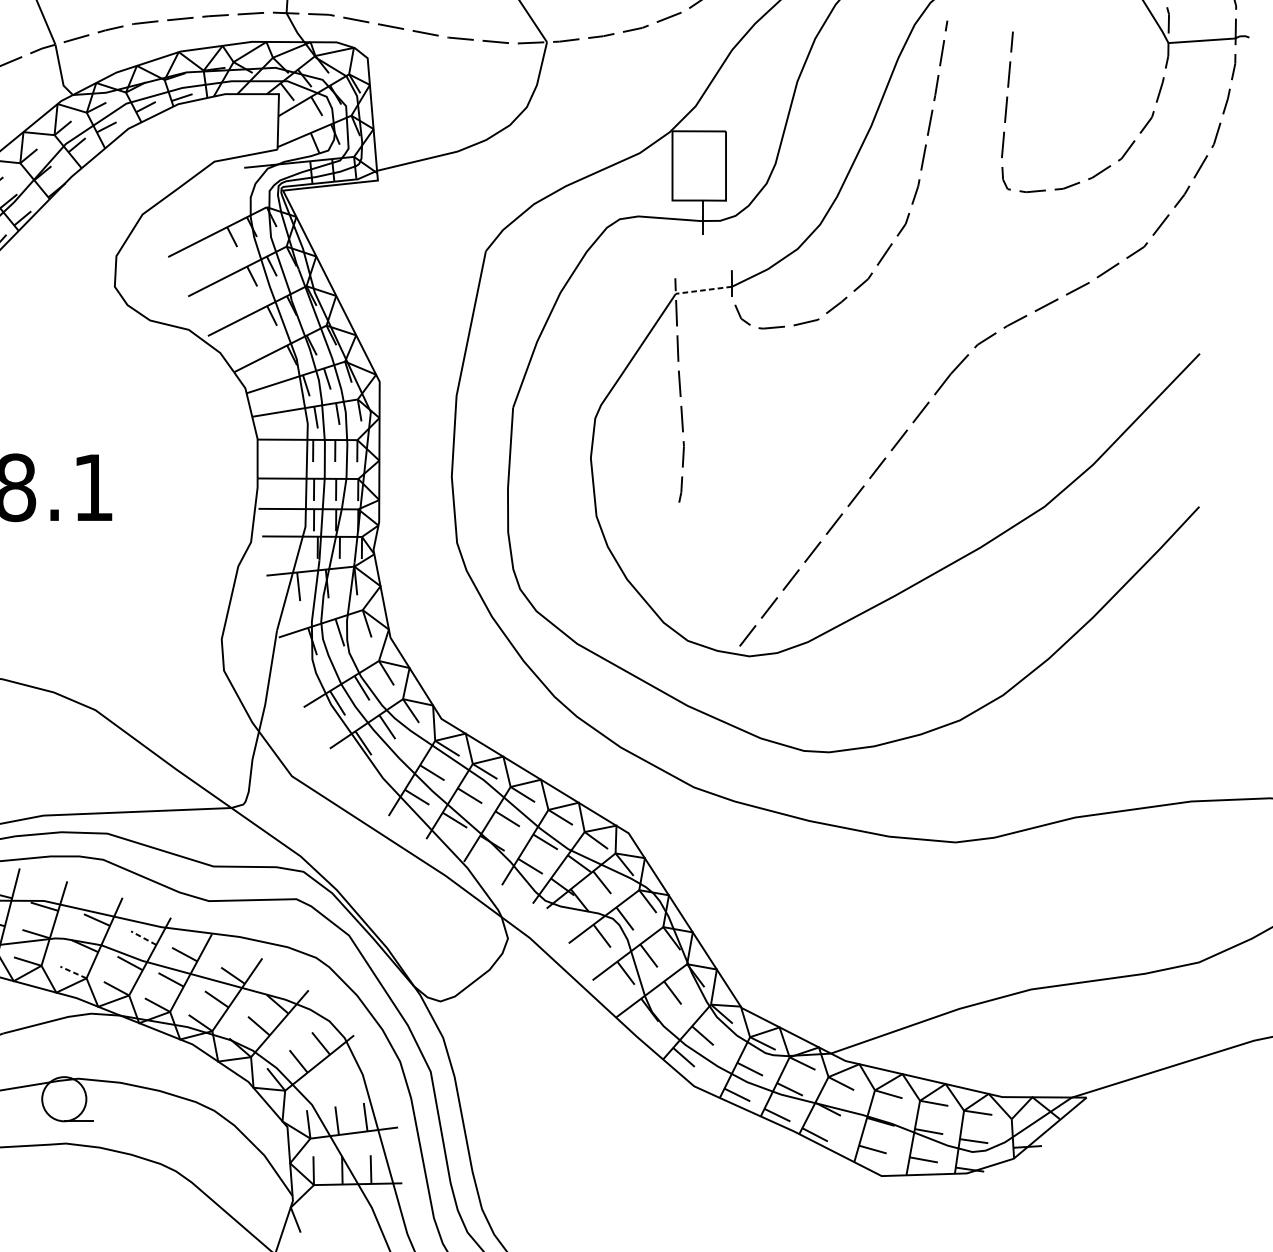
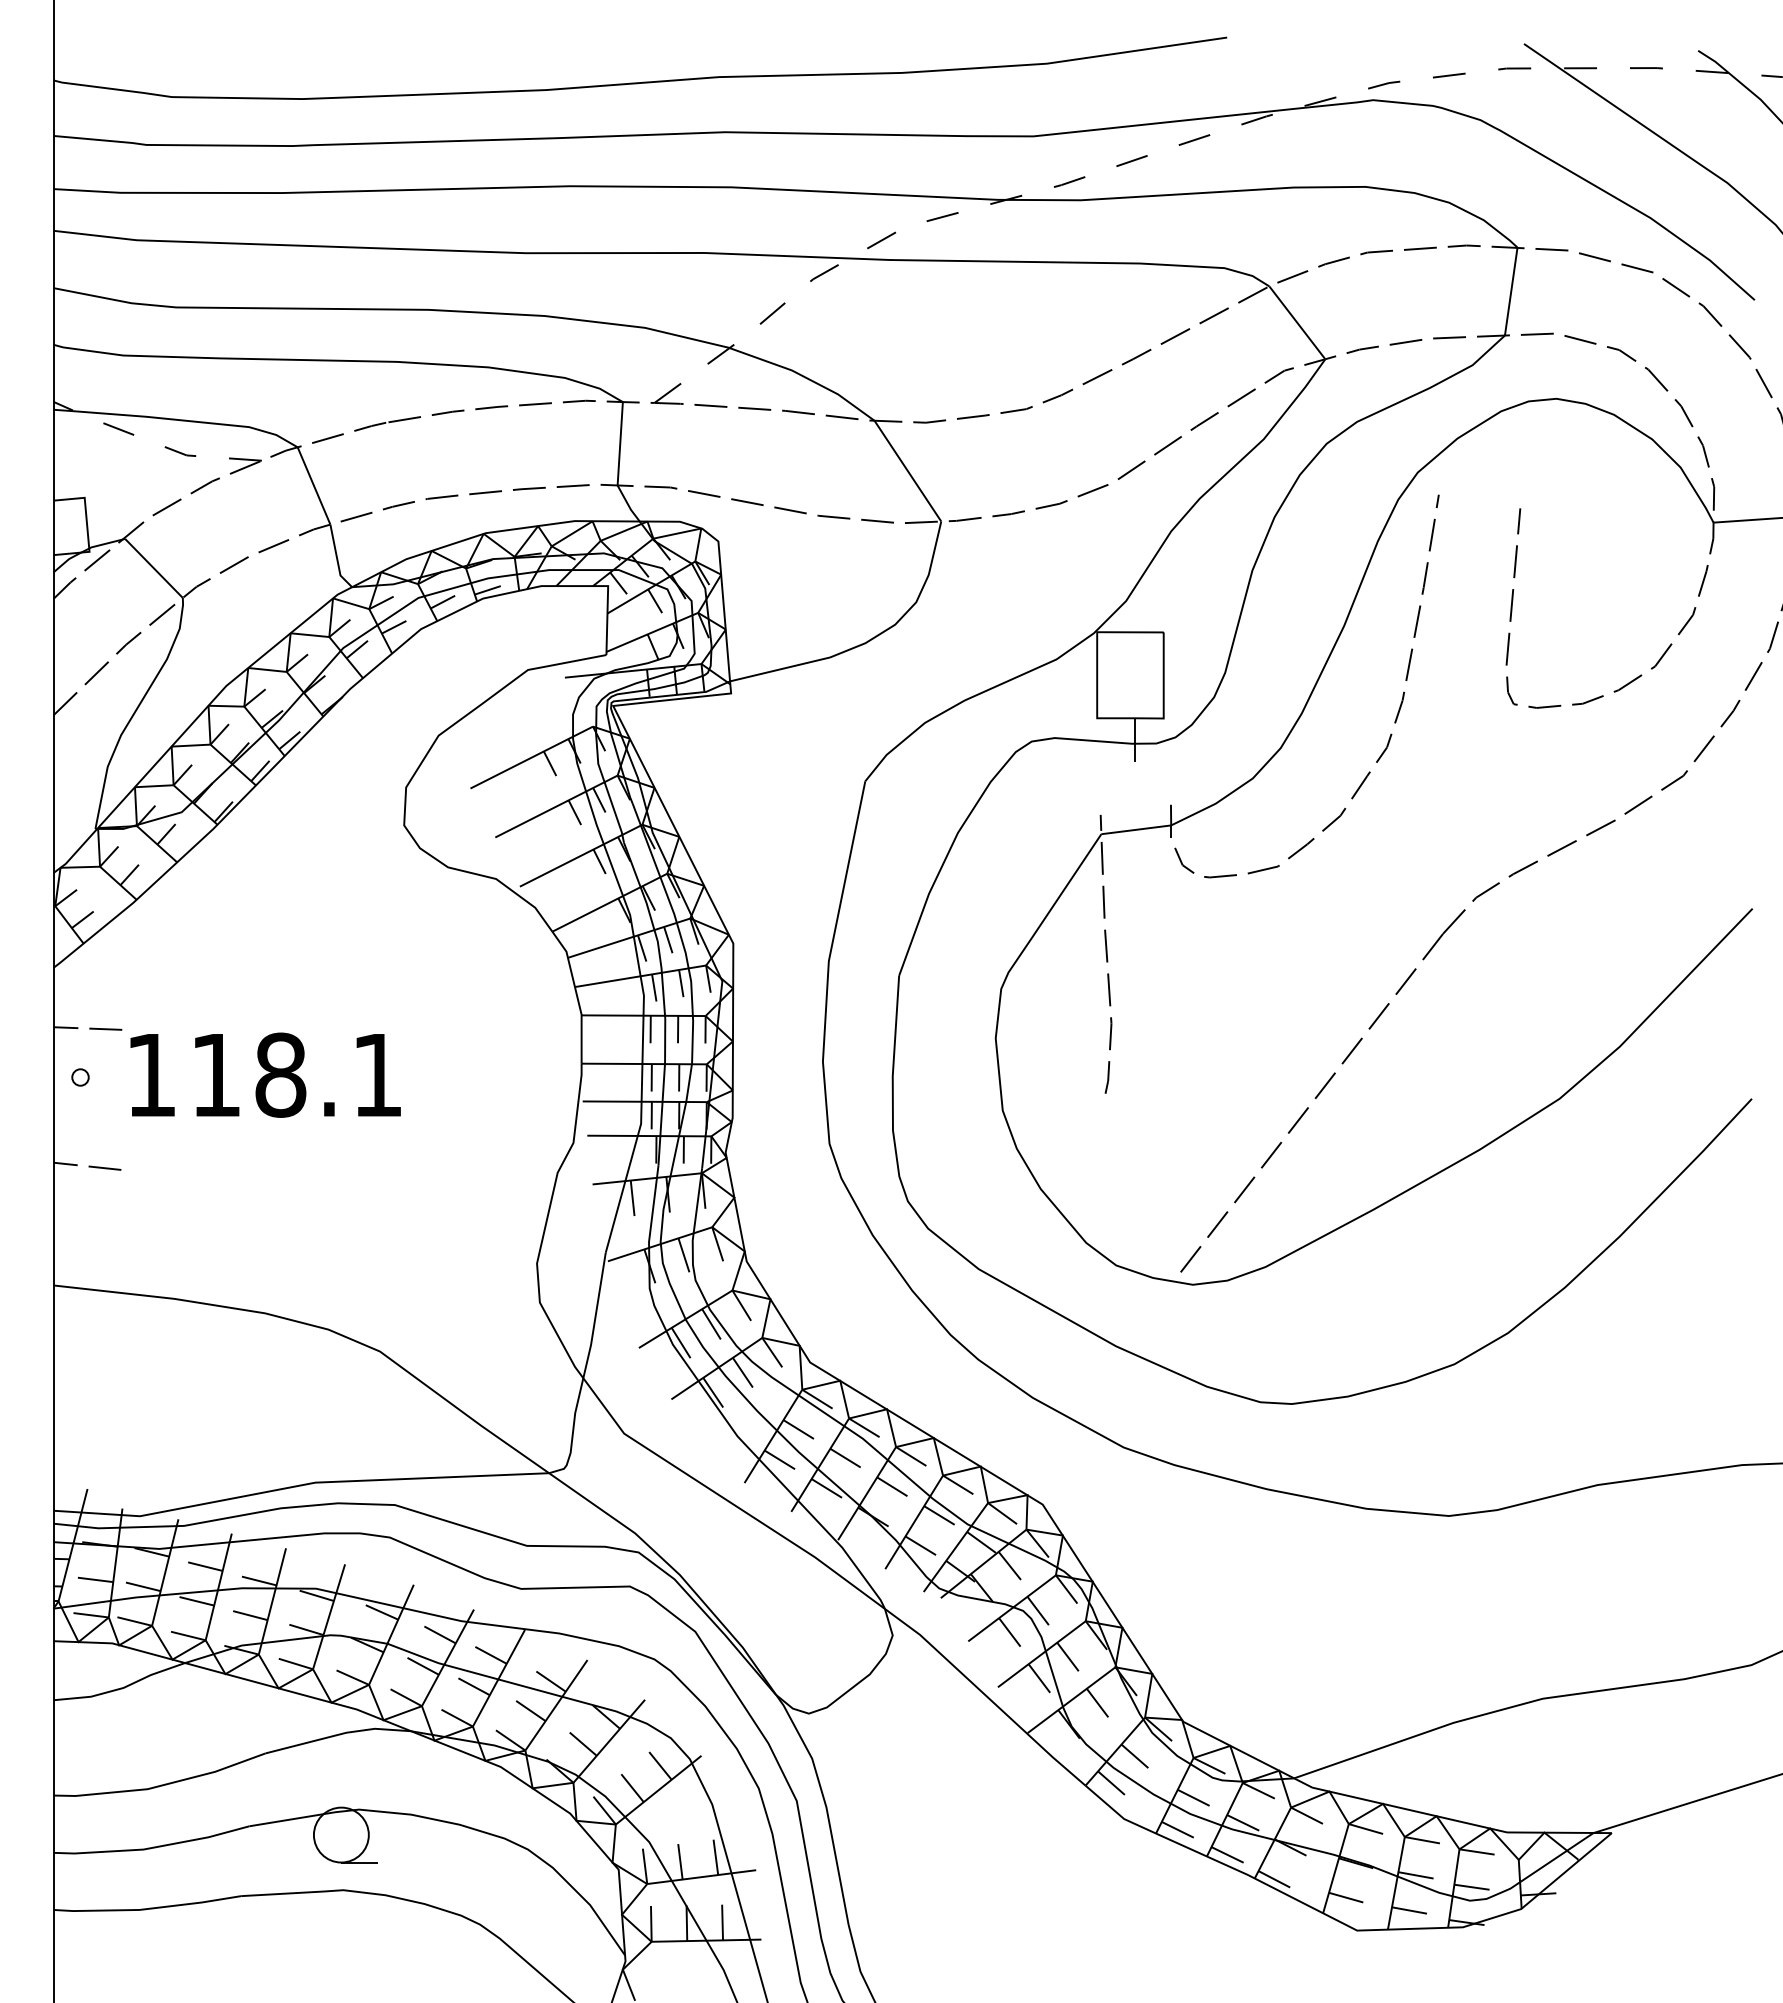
line: (703, 290) -> (1135, 829), dashed -> solid
line: (144, 937) -> (440, 1634), dashed -> solid
line: (73, 972) -> (352, 1677), dashed -> solid

